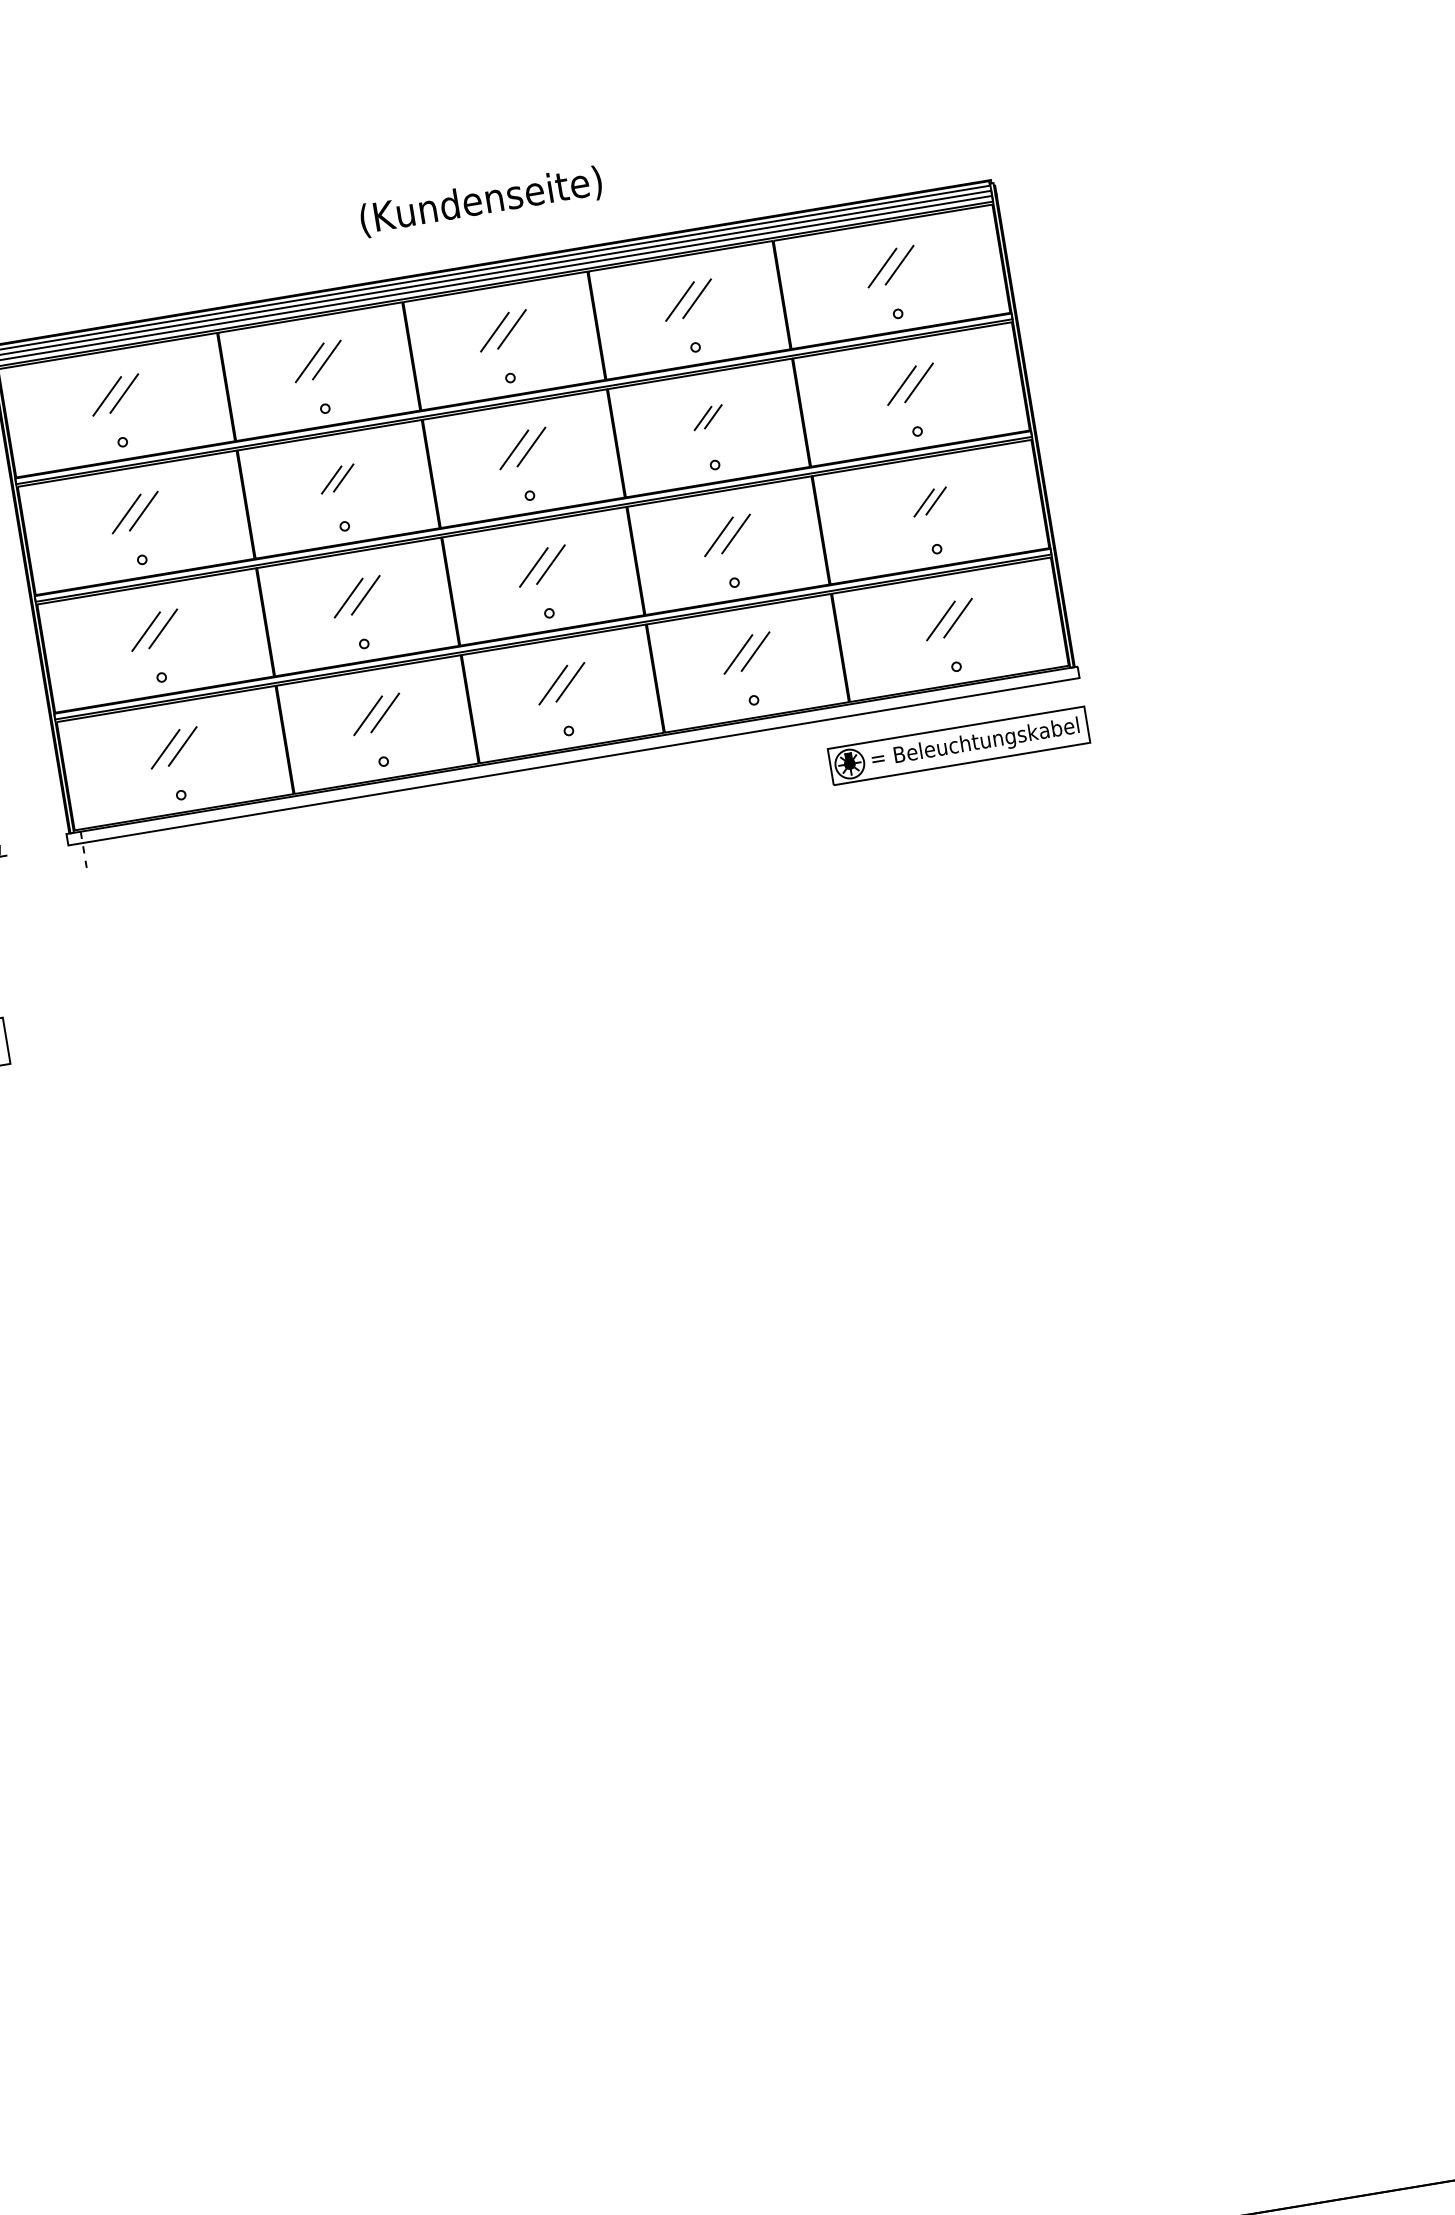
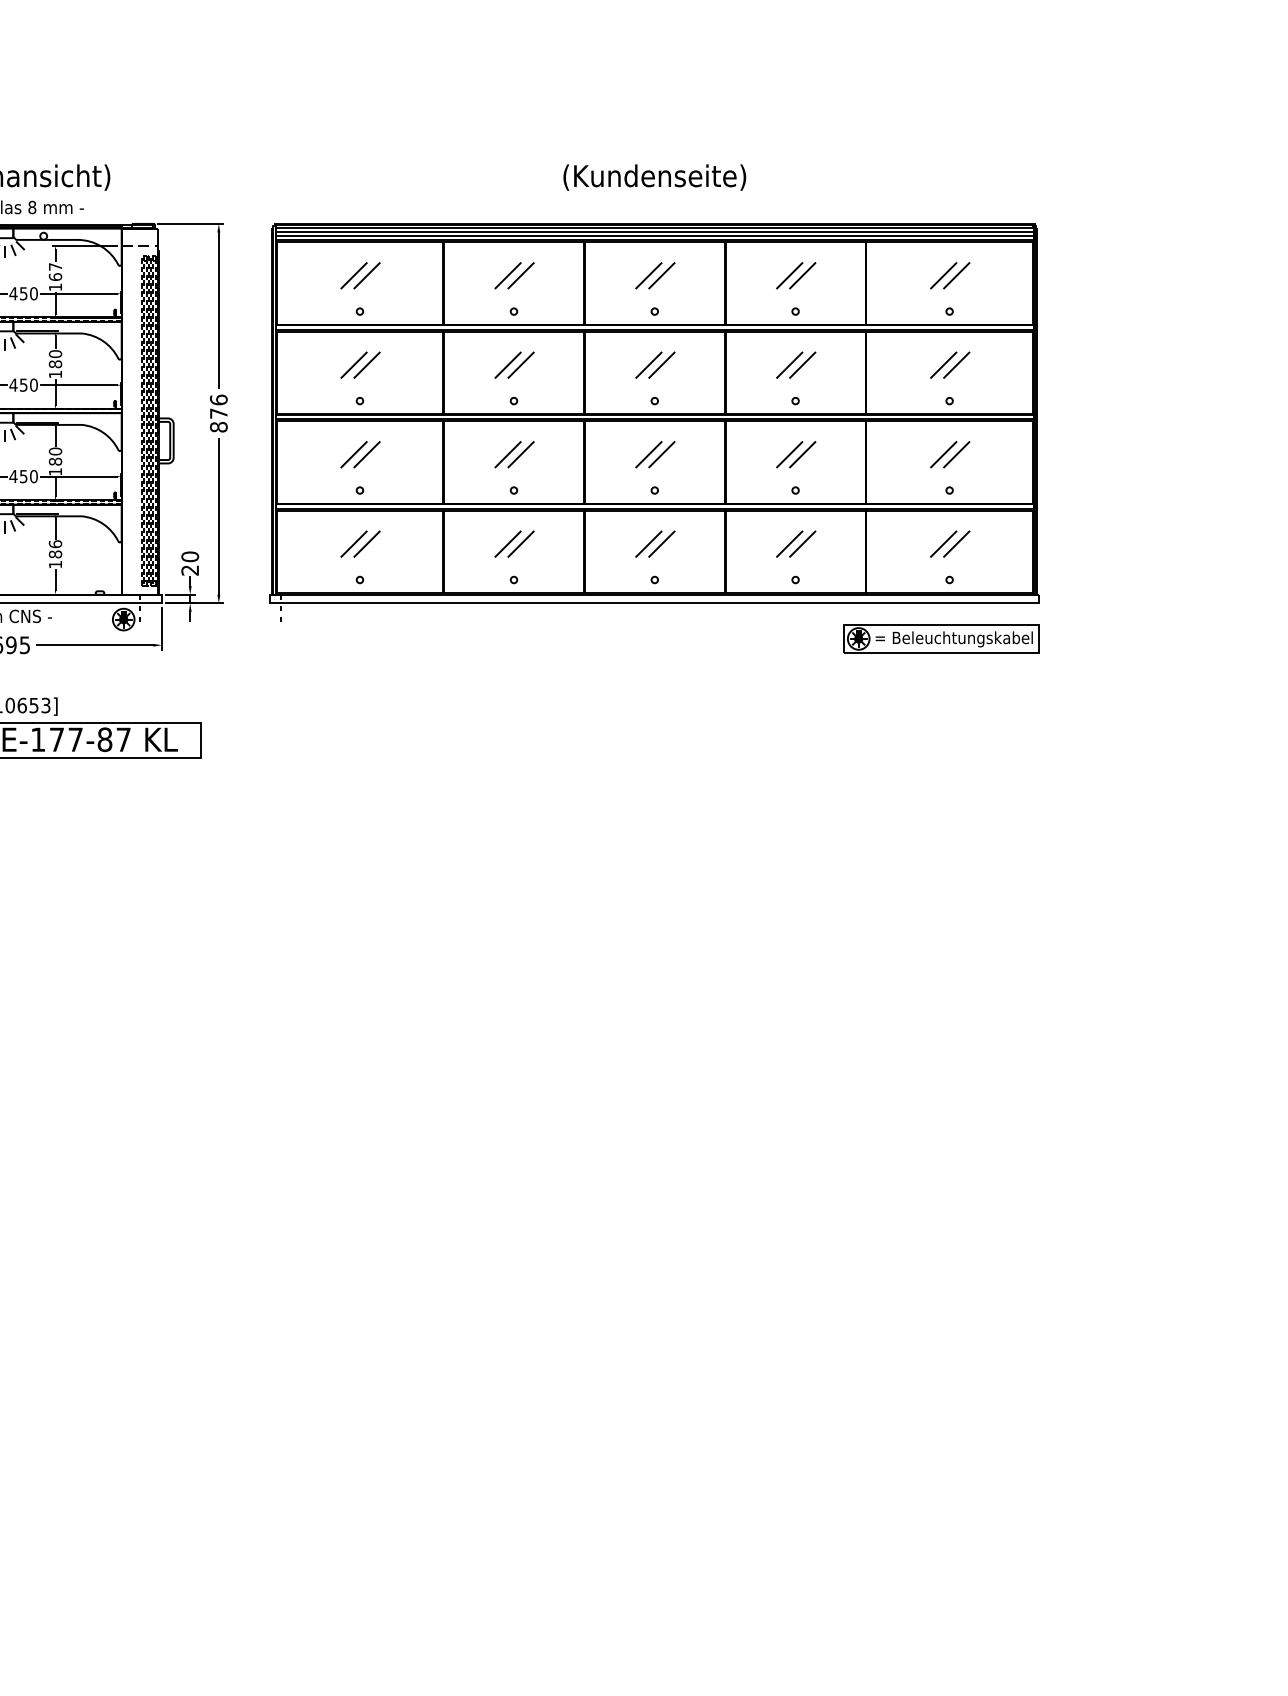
part: (708, 416) -> (796, 364), size x1.67
part: (337, 478) -> (514, 364), size x1.43
part: (930, 501) -> (950, 454), size x1.43

